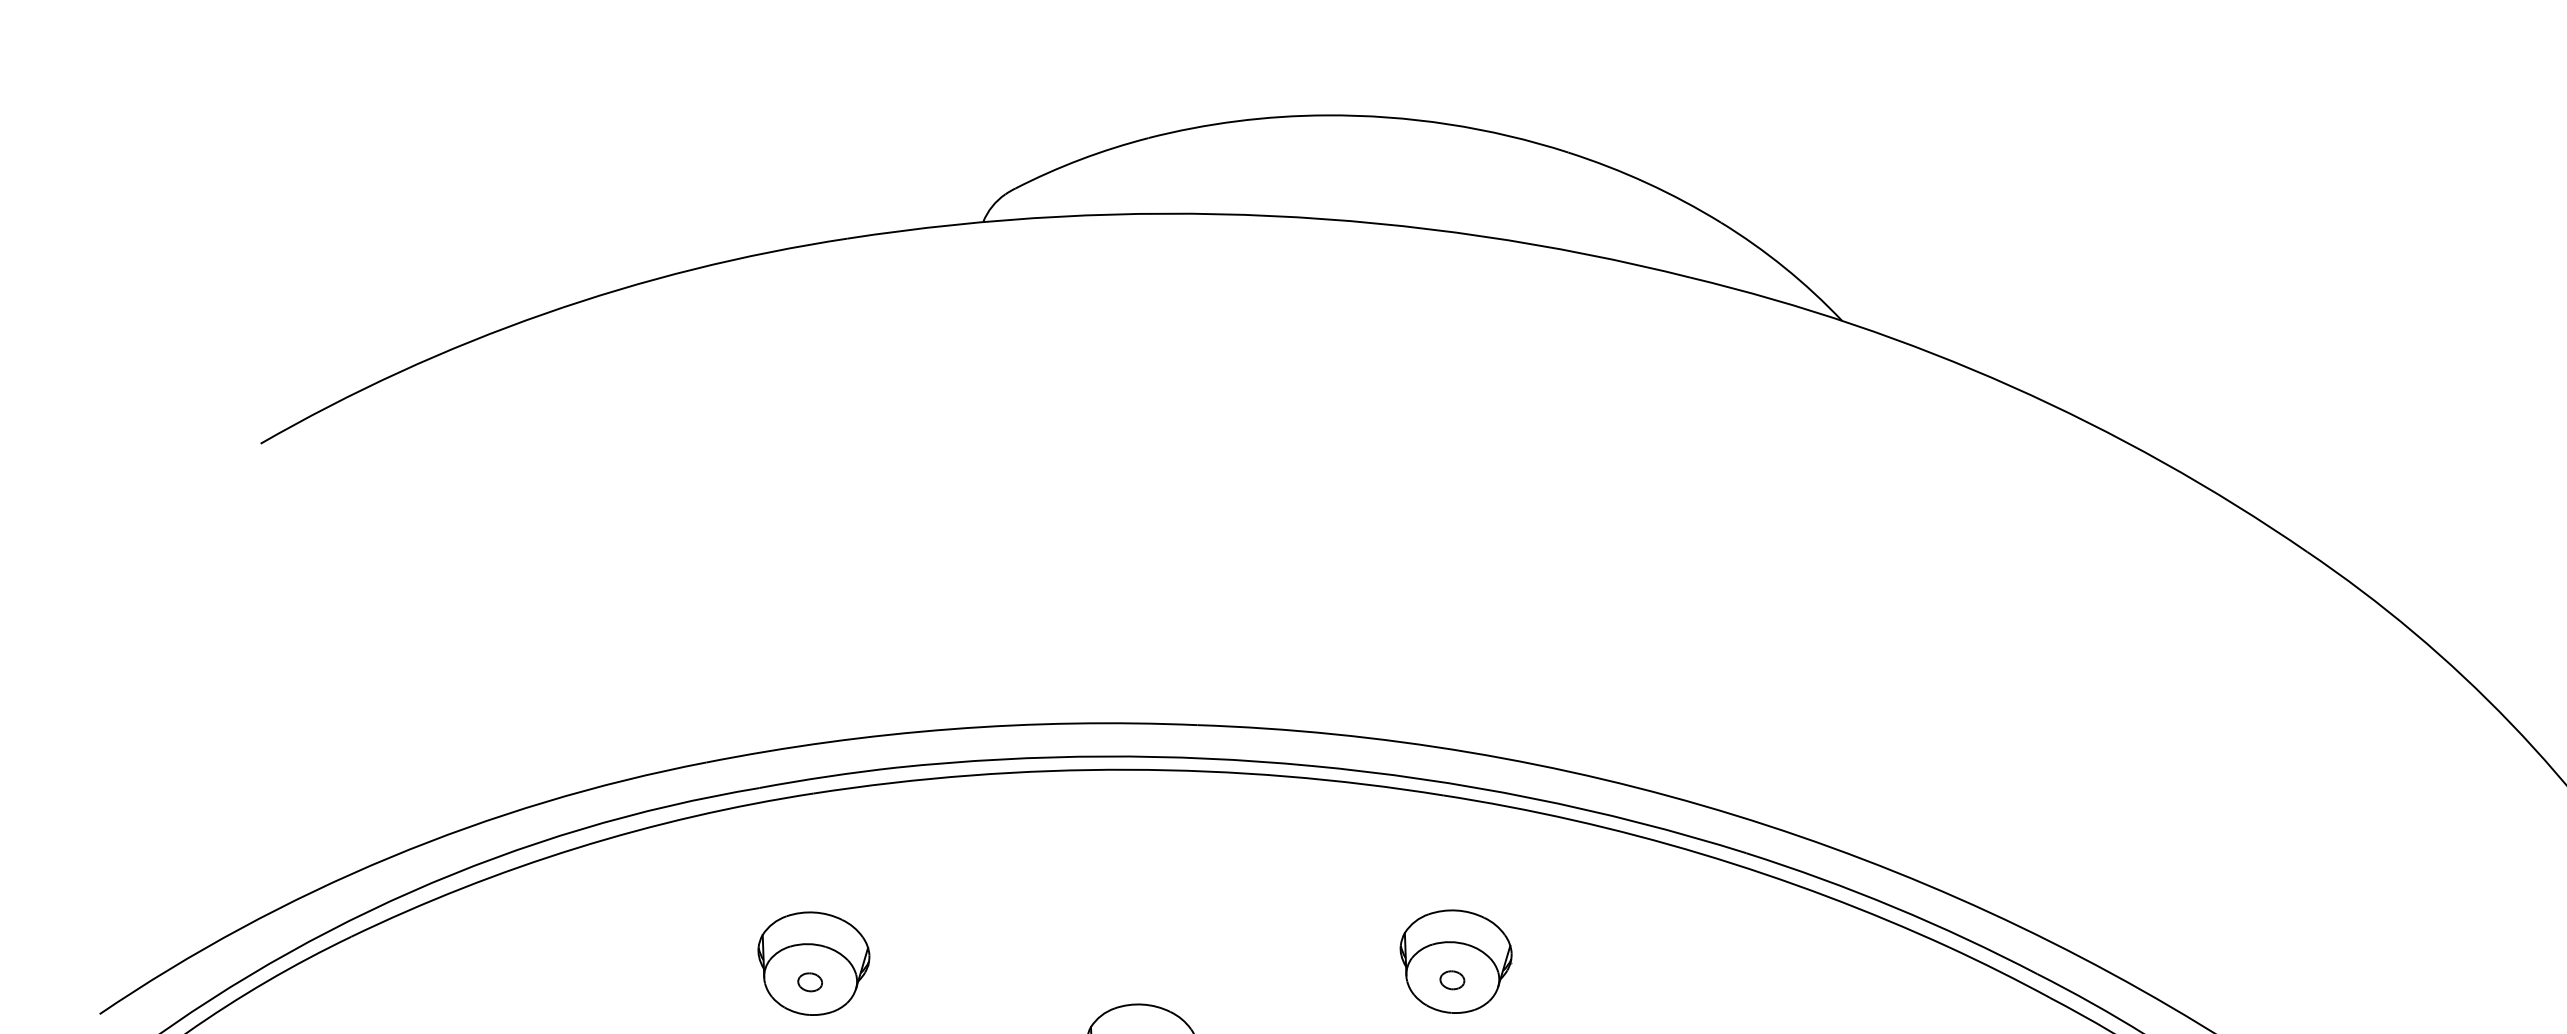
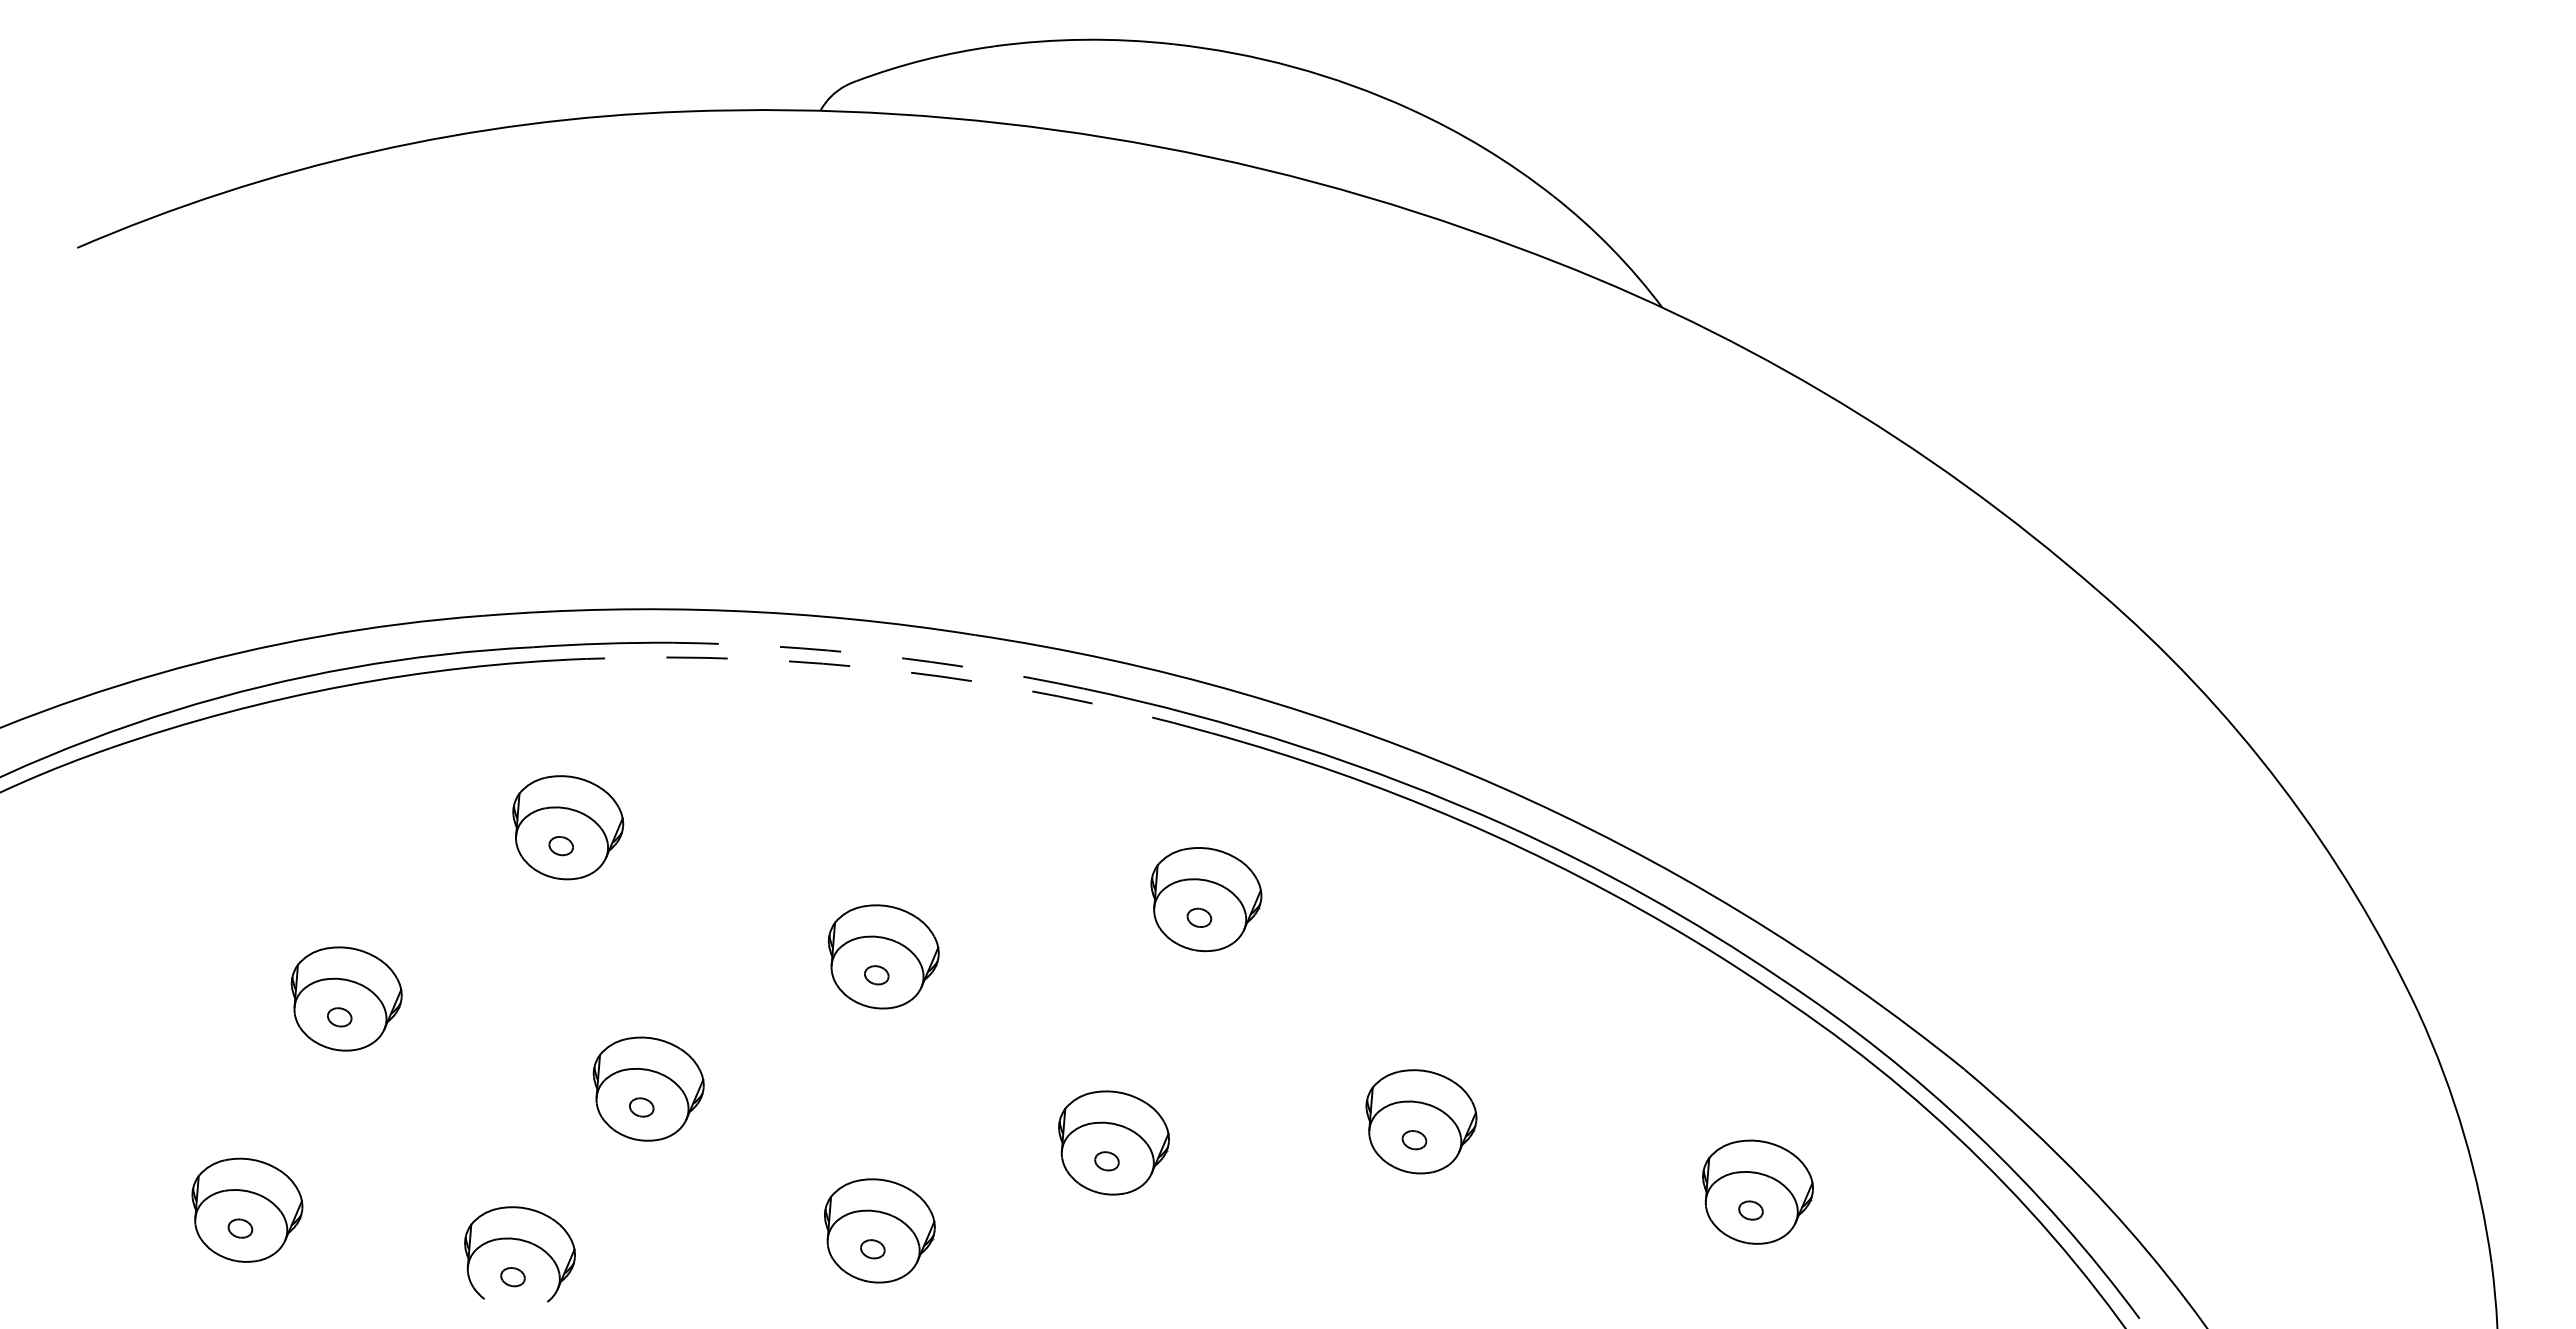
arc: (1104, 756) -> (879, 655), solid -> dashed
arc: (1128, 769) -> (901, 671), solid -> dashed

